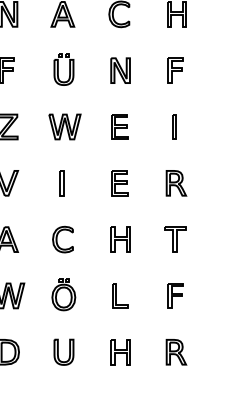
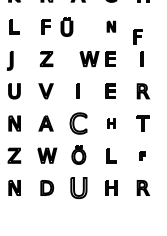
part: (63, 68) -> (66, 26), moved
part: (120, 70) -> (111, 26), size x0.7
part: (175, 70) -> (137, 36), moved
part: (64, 127) -> (89, 59), moved
part: (61, 239) -> (77, 123), size x1.4
part: (120, 239) -> (111, 123), size x0.6
part: (175, 295) -> (142, 155), size x0.6
part: (63, 351) -> (78, 187), size x1.4

